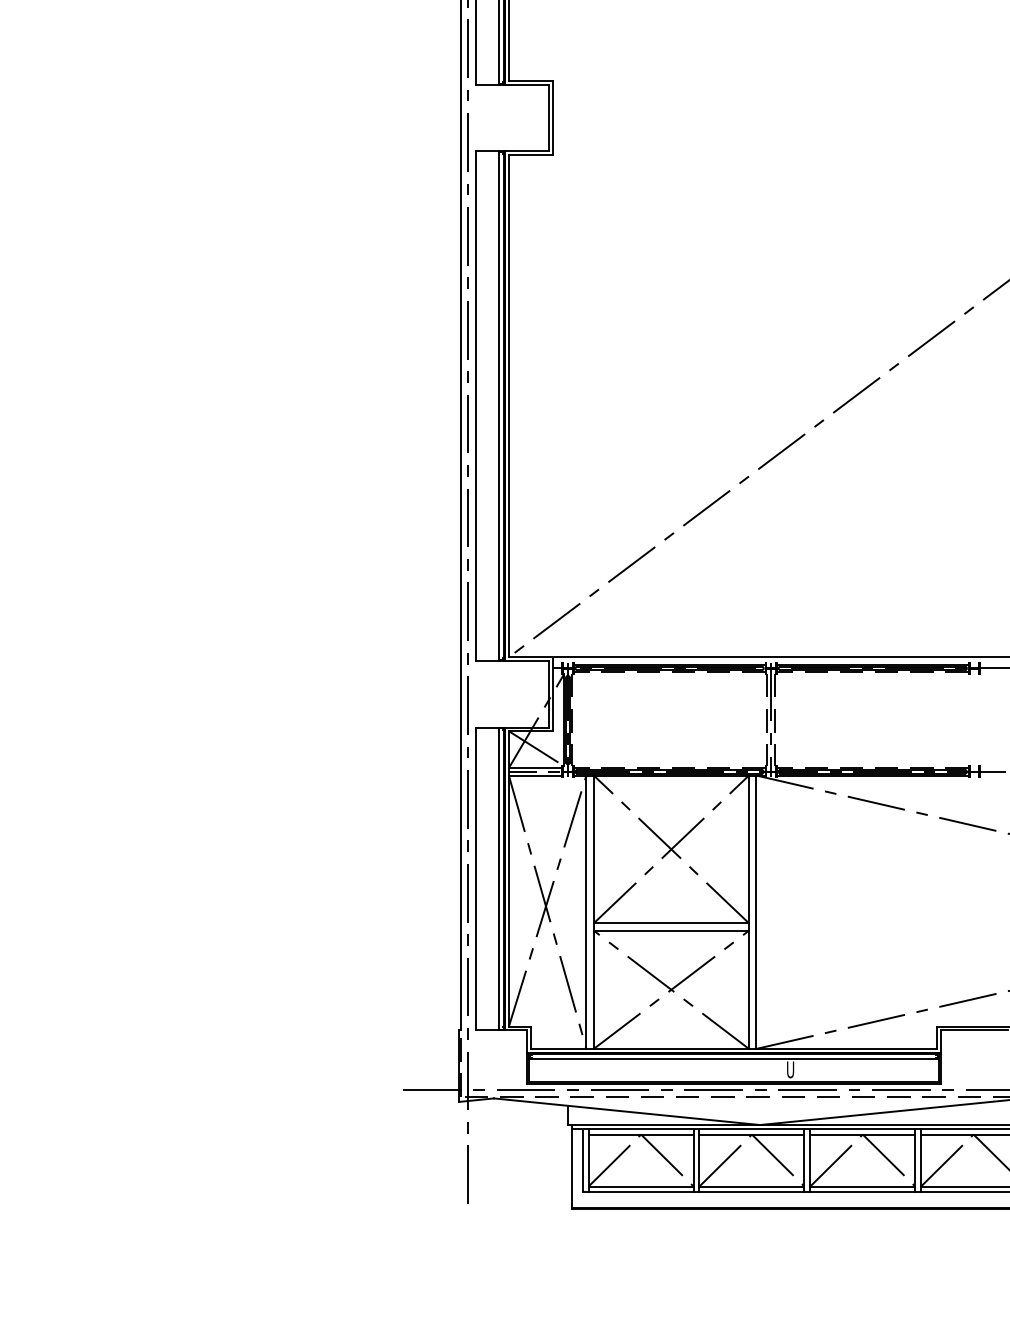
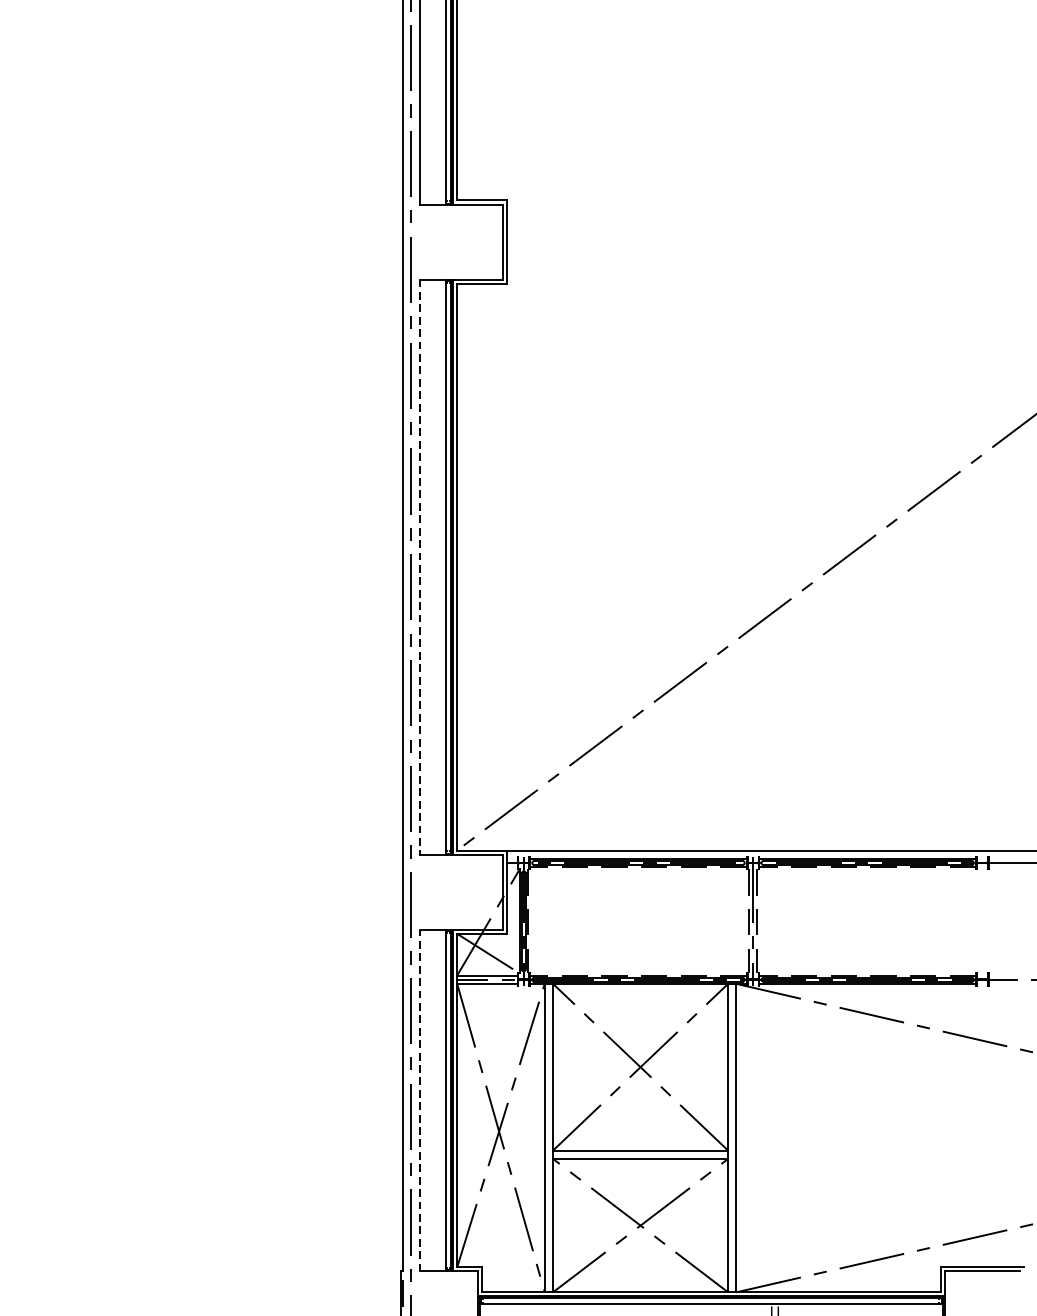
line: (475, 406) -> (419, 567), solid -> dashed
line: (475, 878) -> (419, 1100), solid -> dashed

